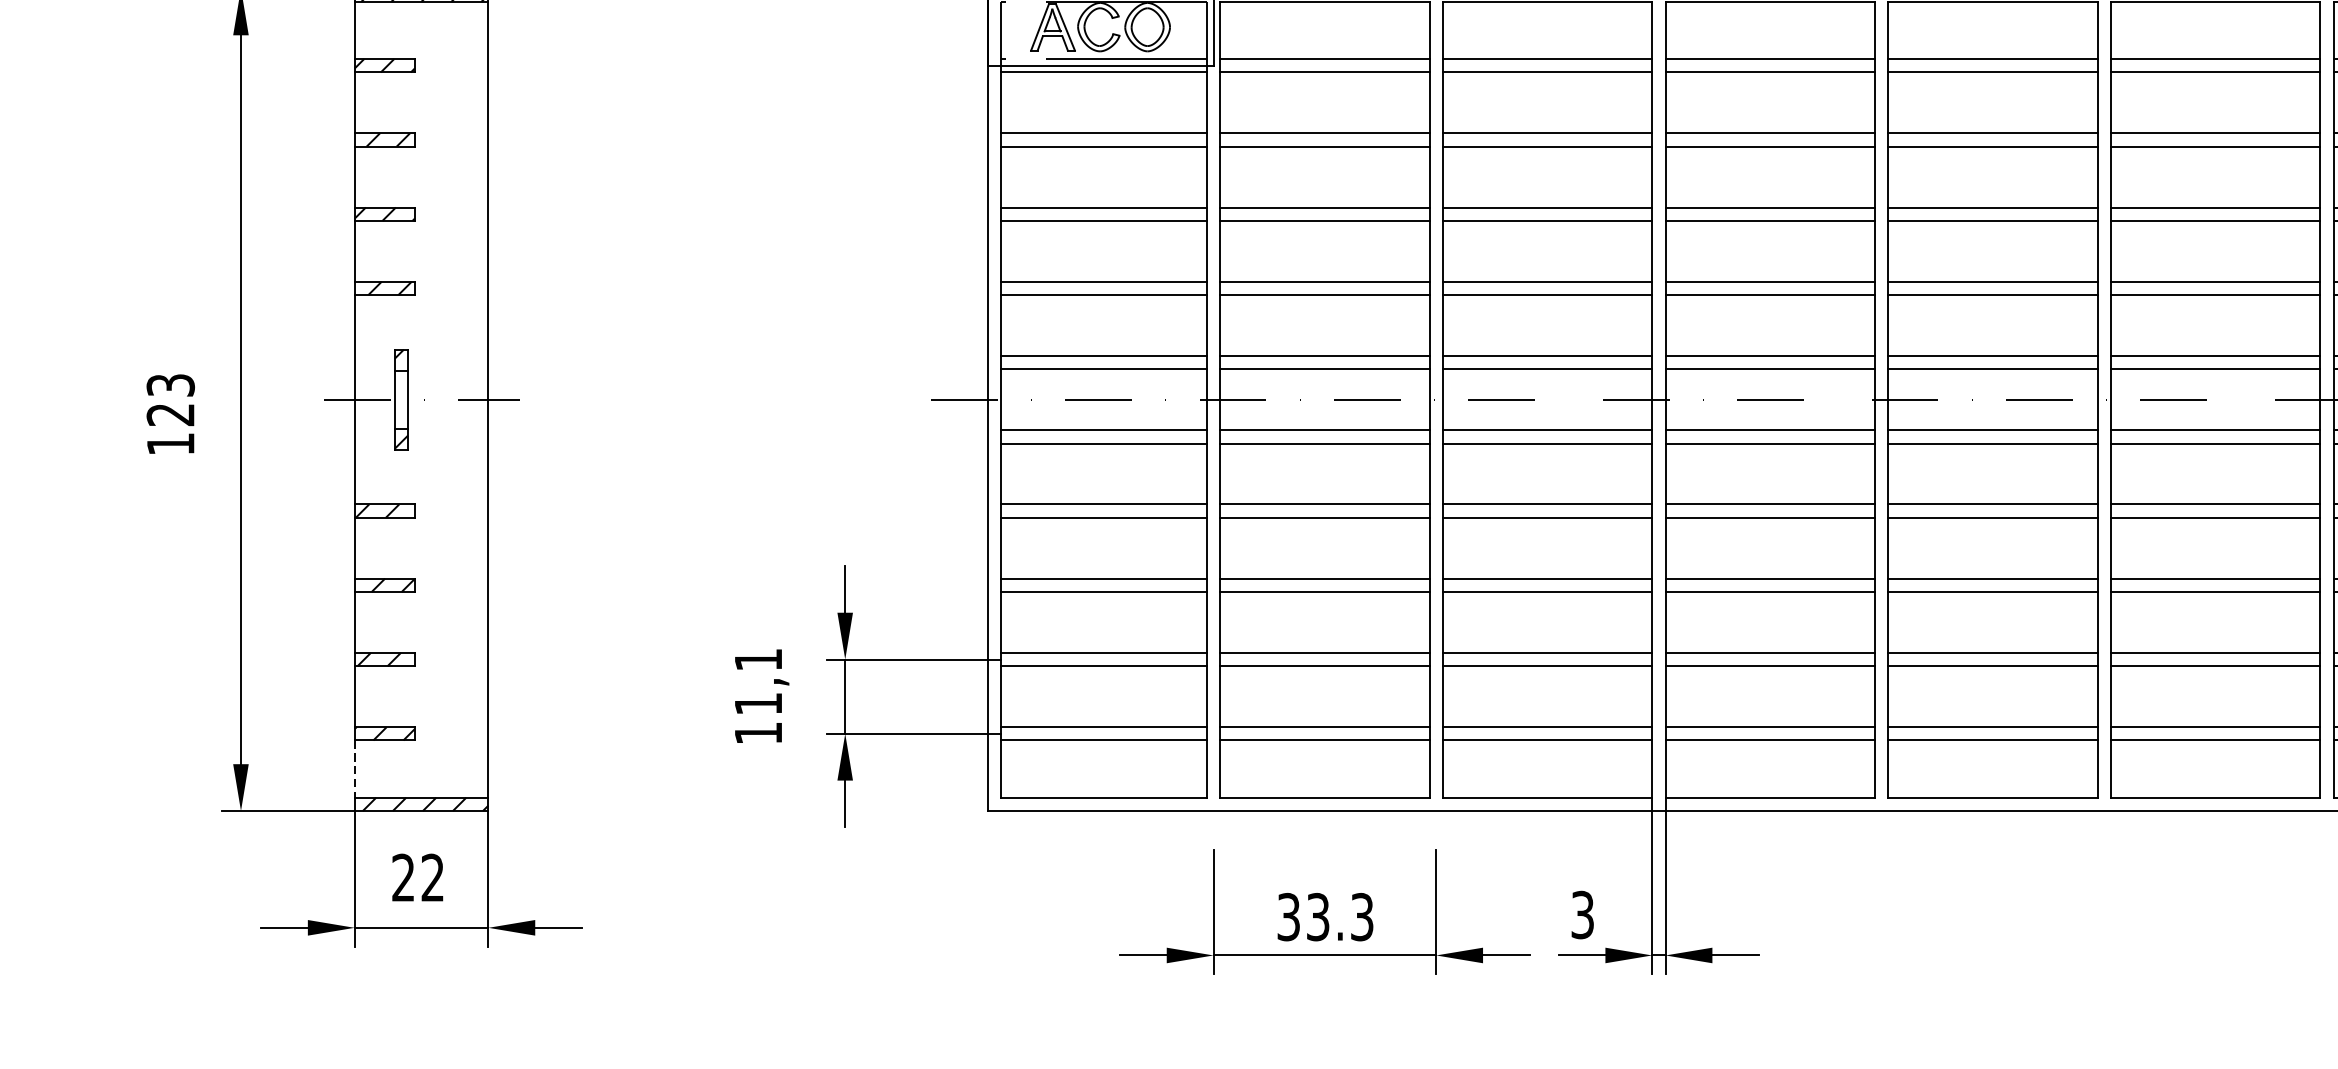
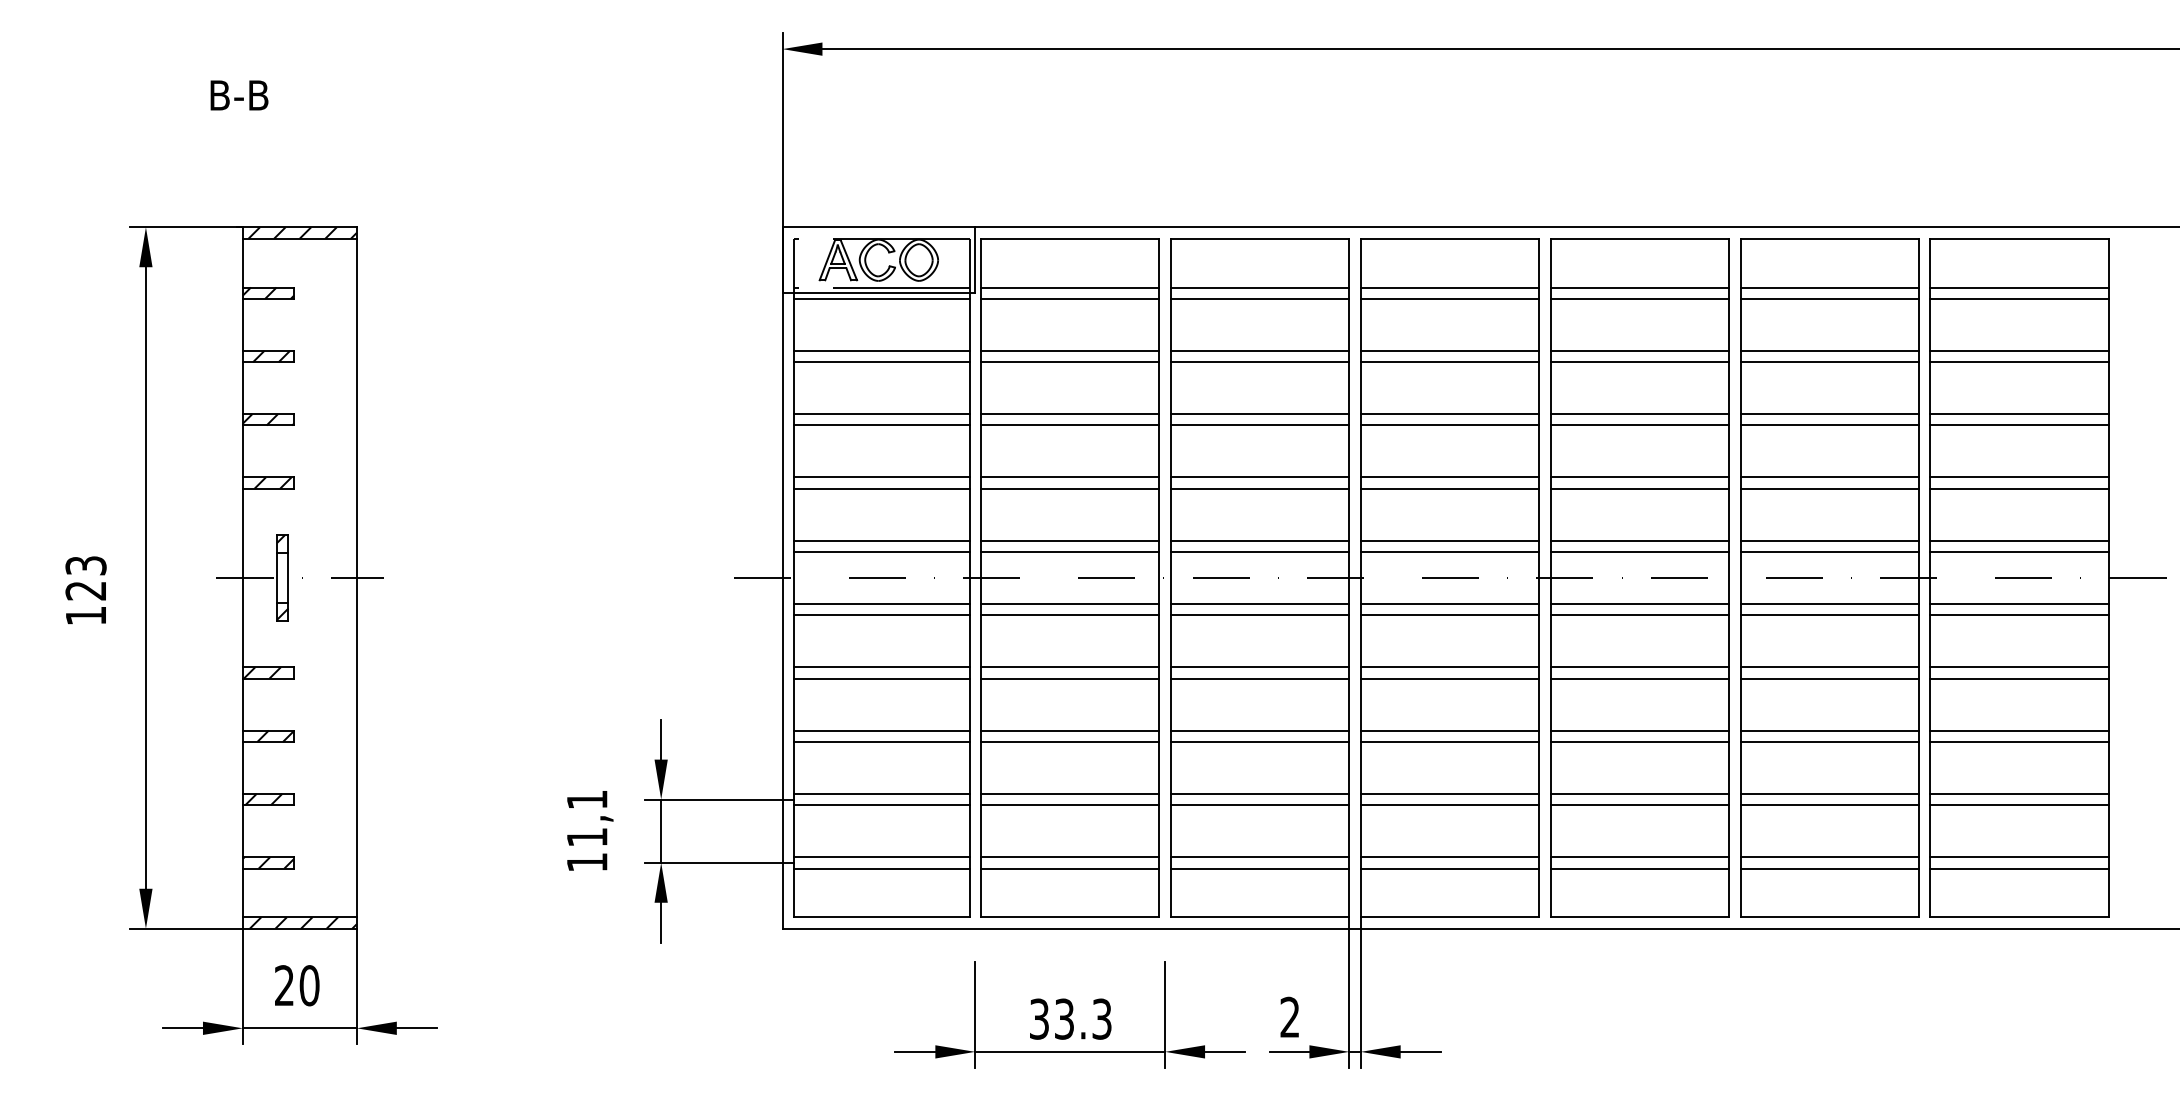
line: (354, 769) -> (242, 893), dashed -> solid
text: (432, 877) -> (309, 985), 22 -> 20
text: (1582, 915) -> (1289, 1017), 3 -> 2

